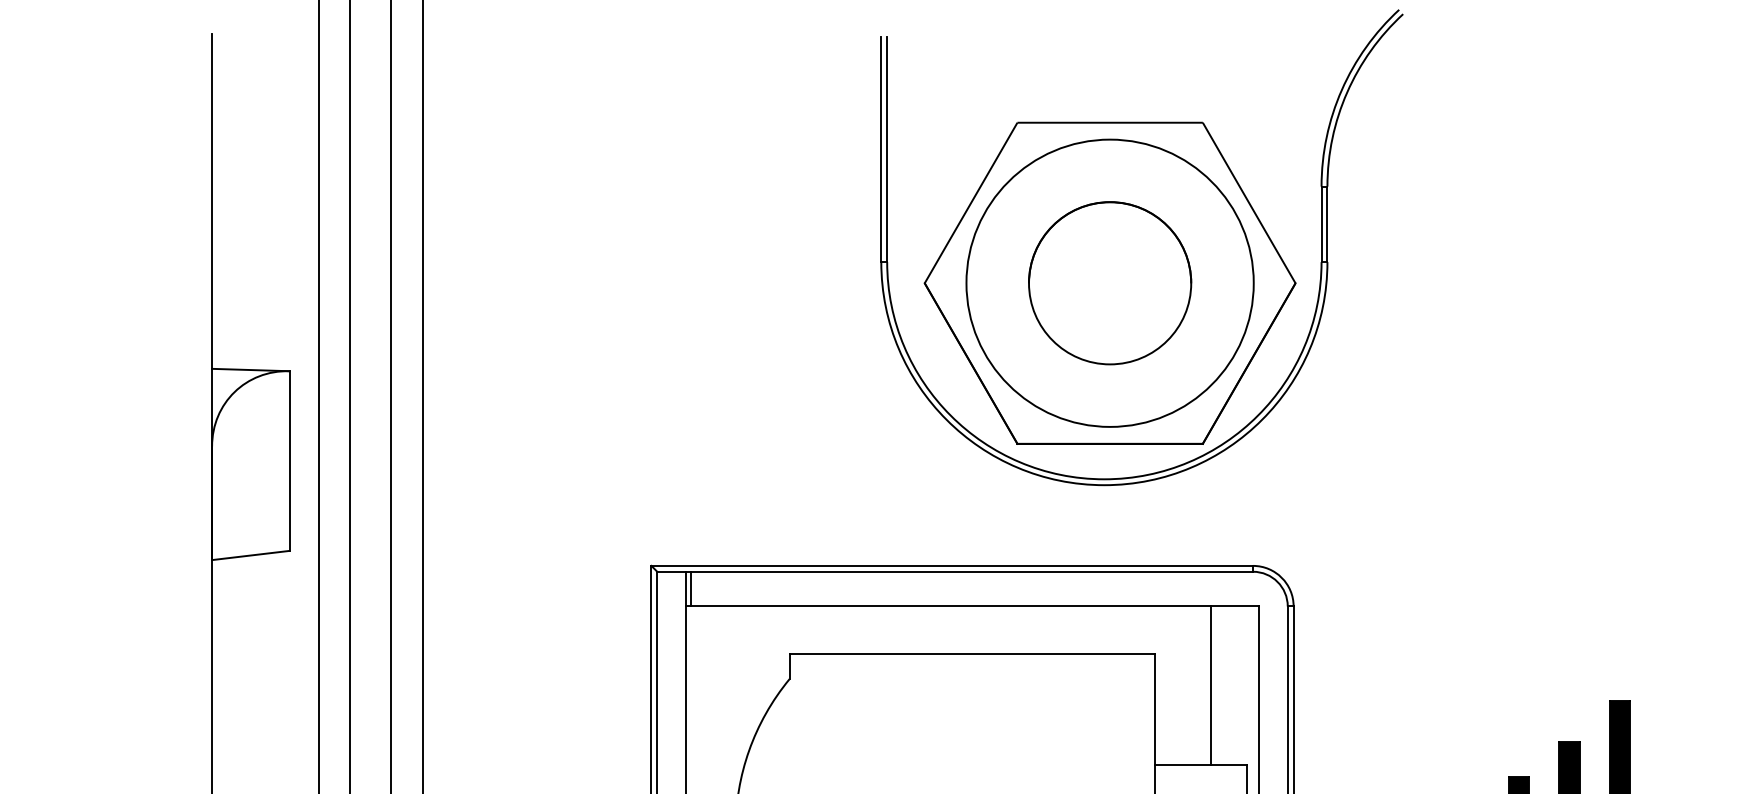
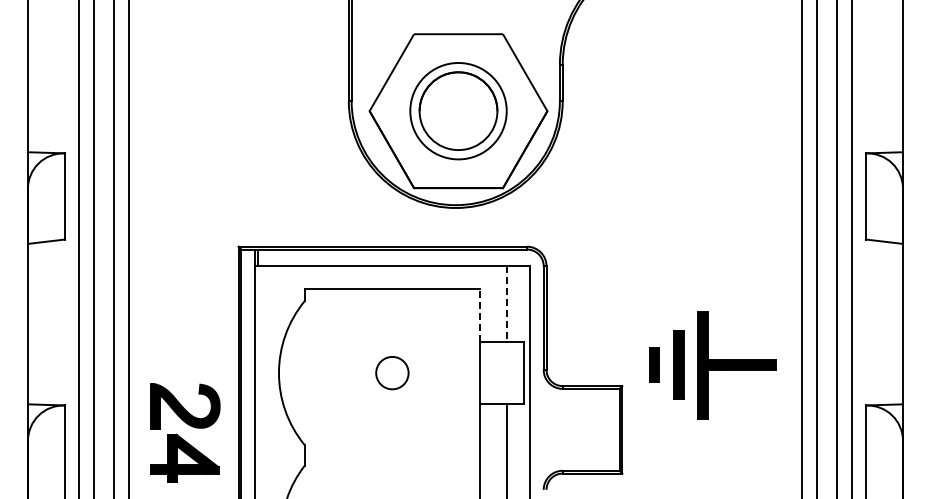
circle: (1110, 283) -> (458, 111), size x0.7
line: (1210, 686) -> (506, 304), solid -> dashed
line: (1153, 709) -> (479, 315), solid -> dashed

